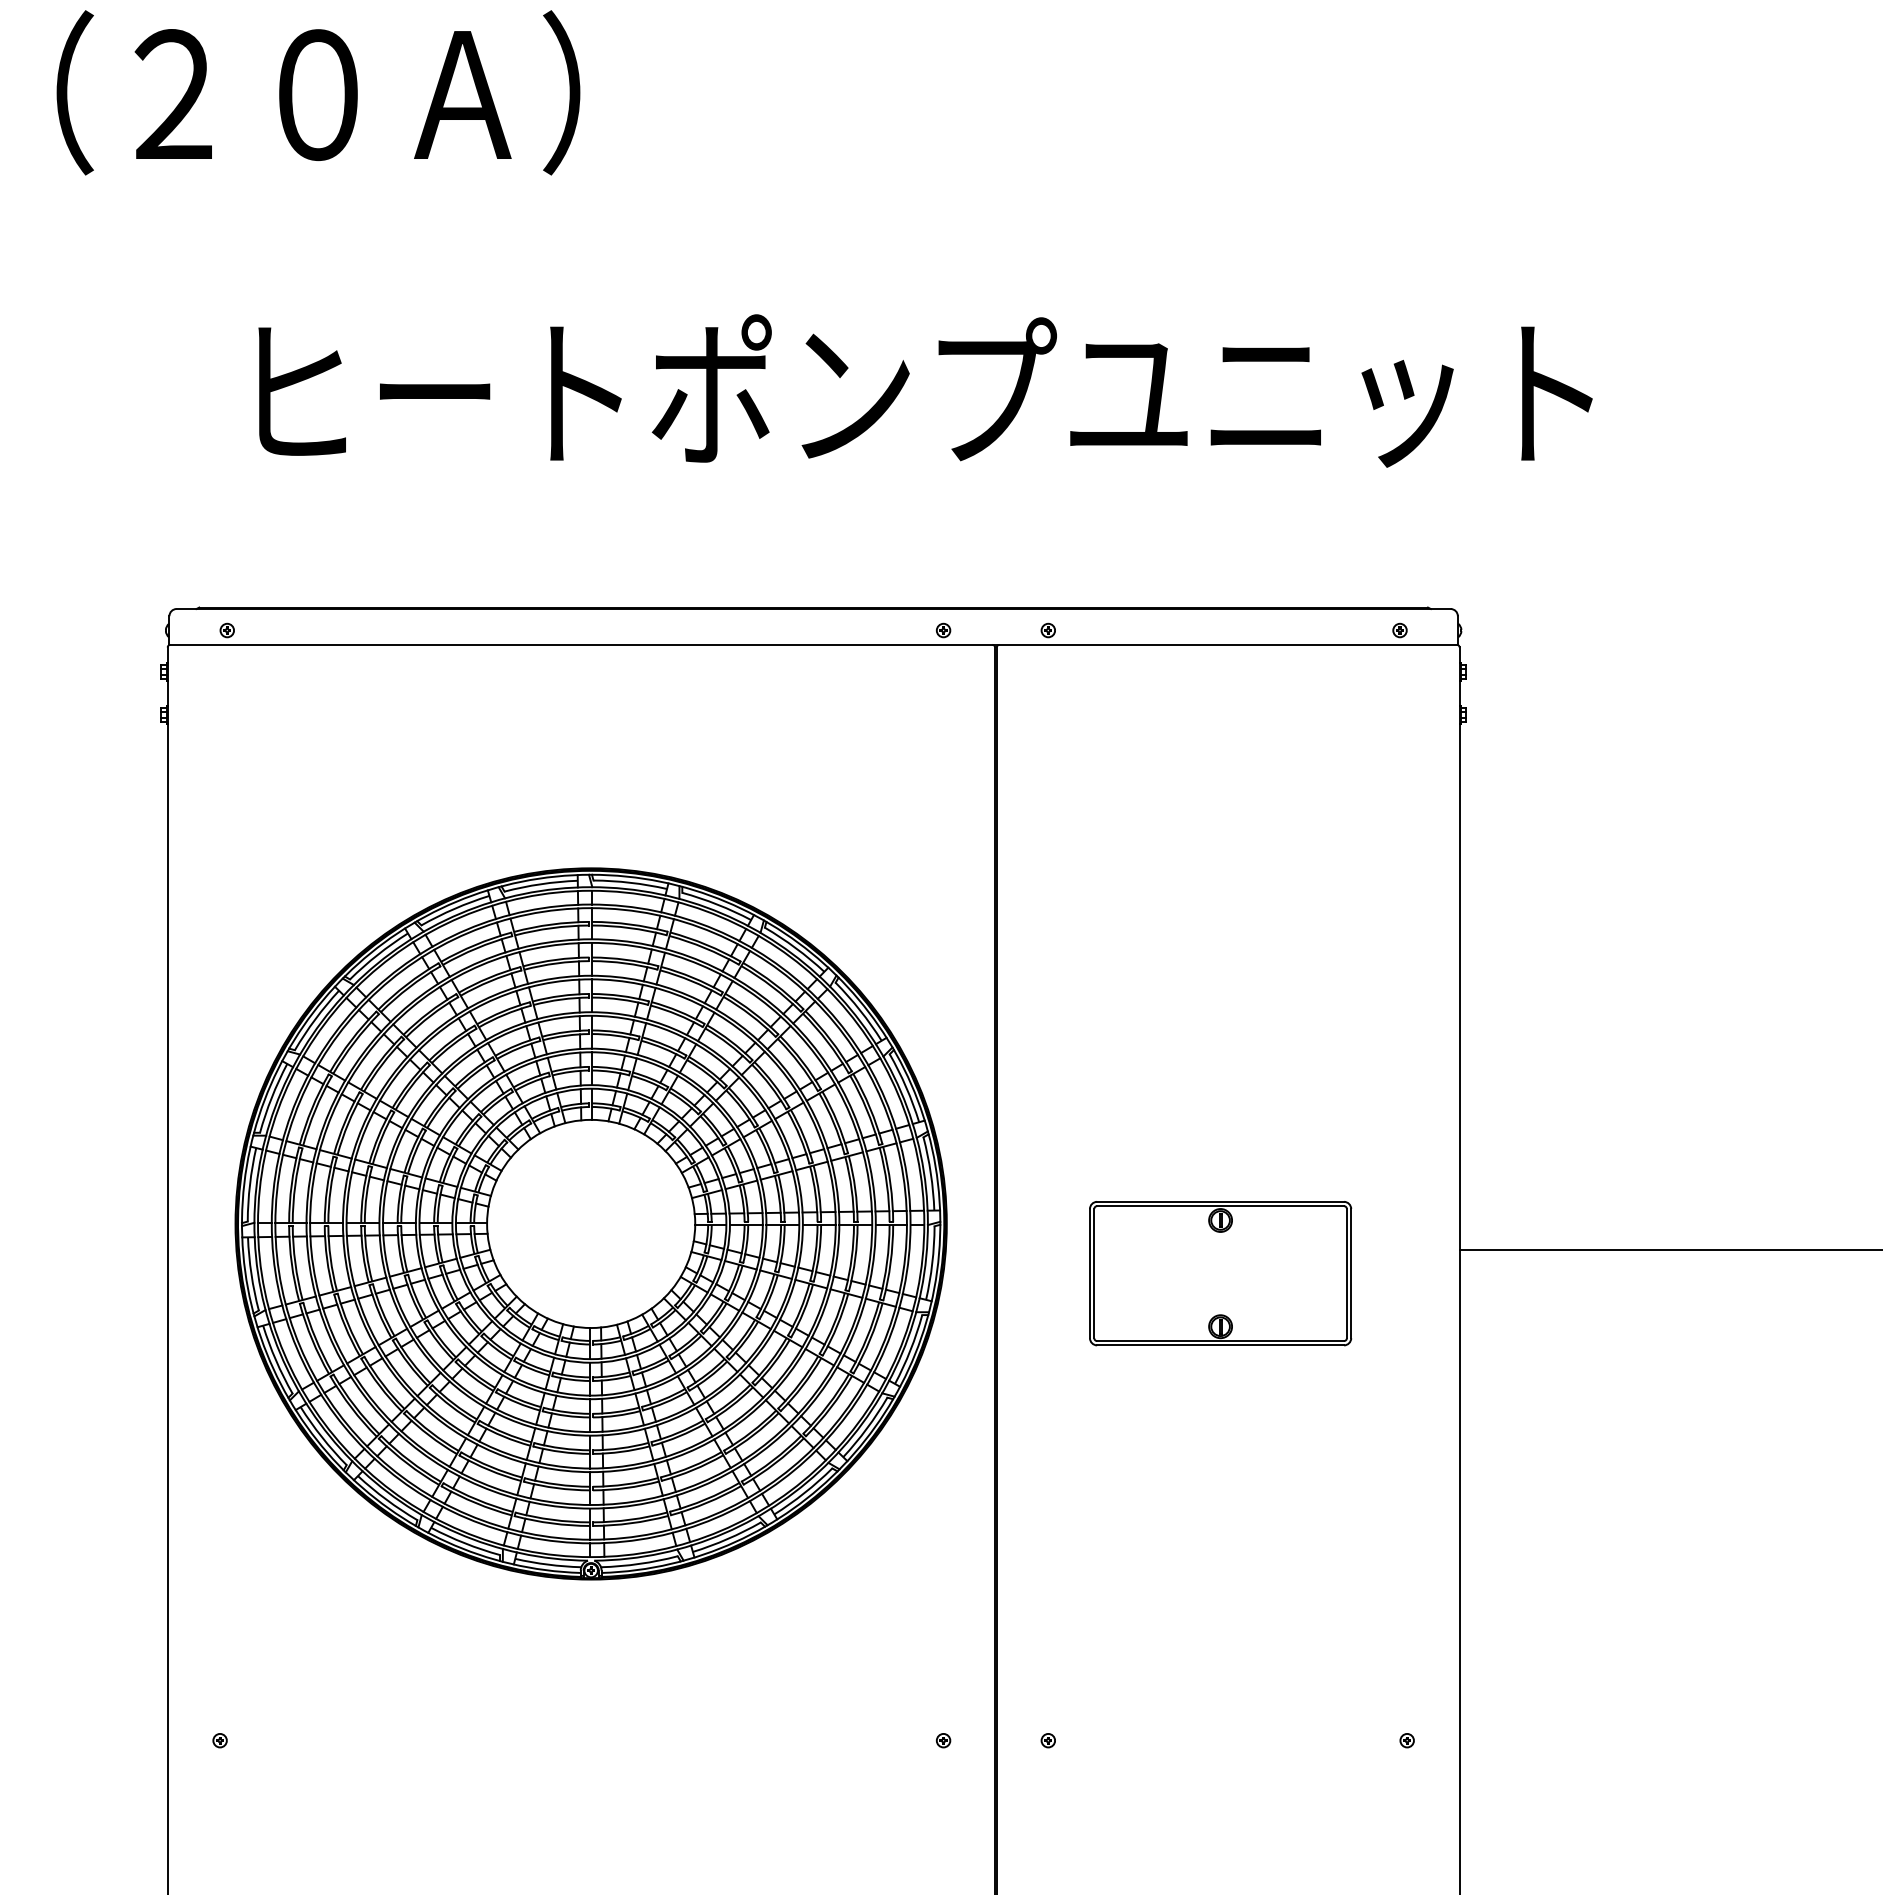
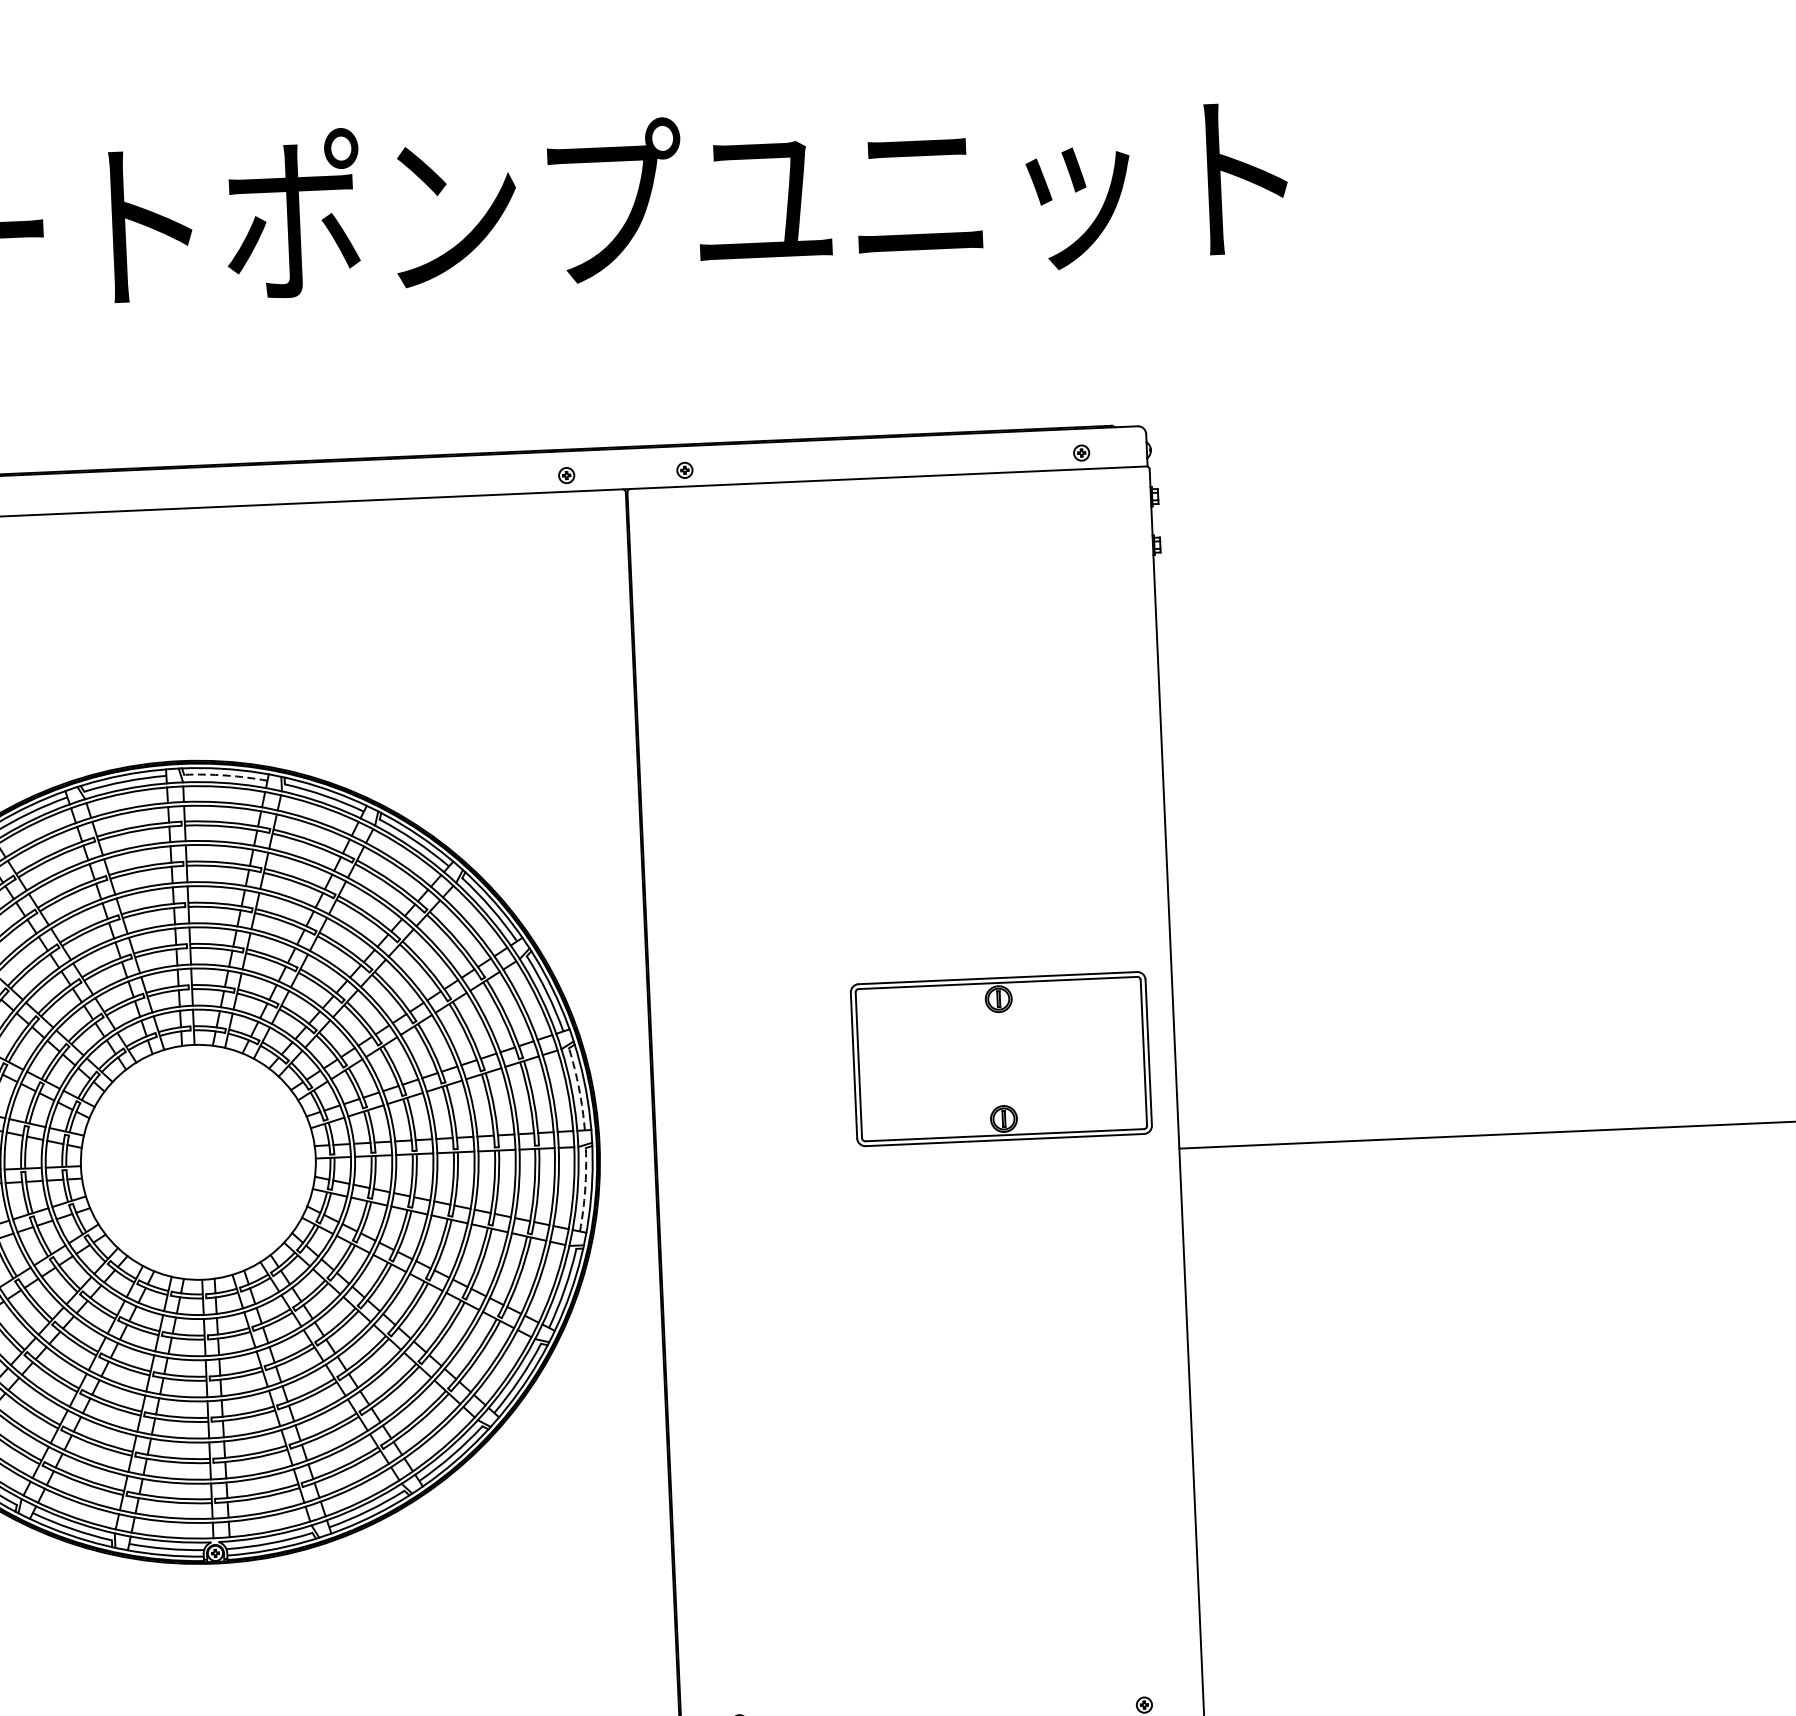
arc: (630, 882) -> (225, 775), solid -> dashed
arc: (930, 1173) -> (578, 1088), solid -> dashed
arc: (932, 1263) -> (585, 1190), solid -> dashed
part: (1220, 1273) -> (1001, 1058), moved

